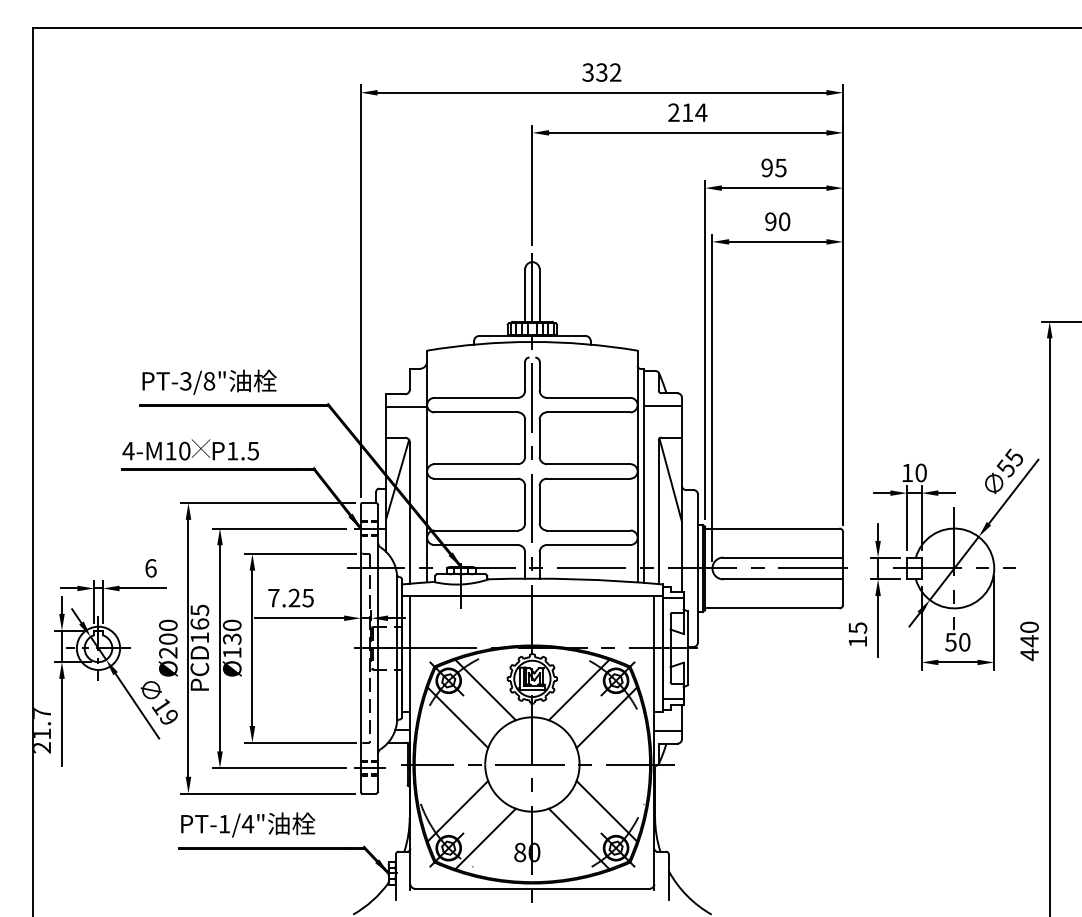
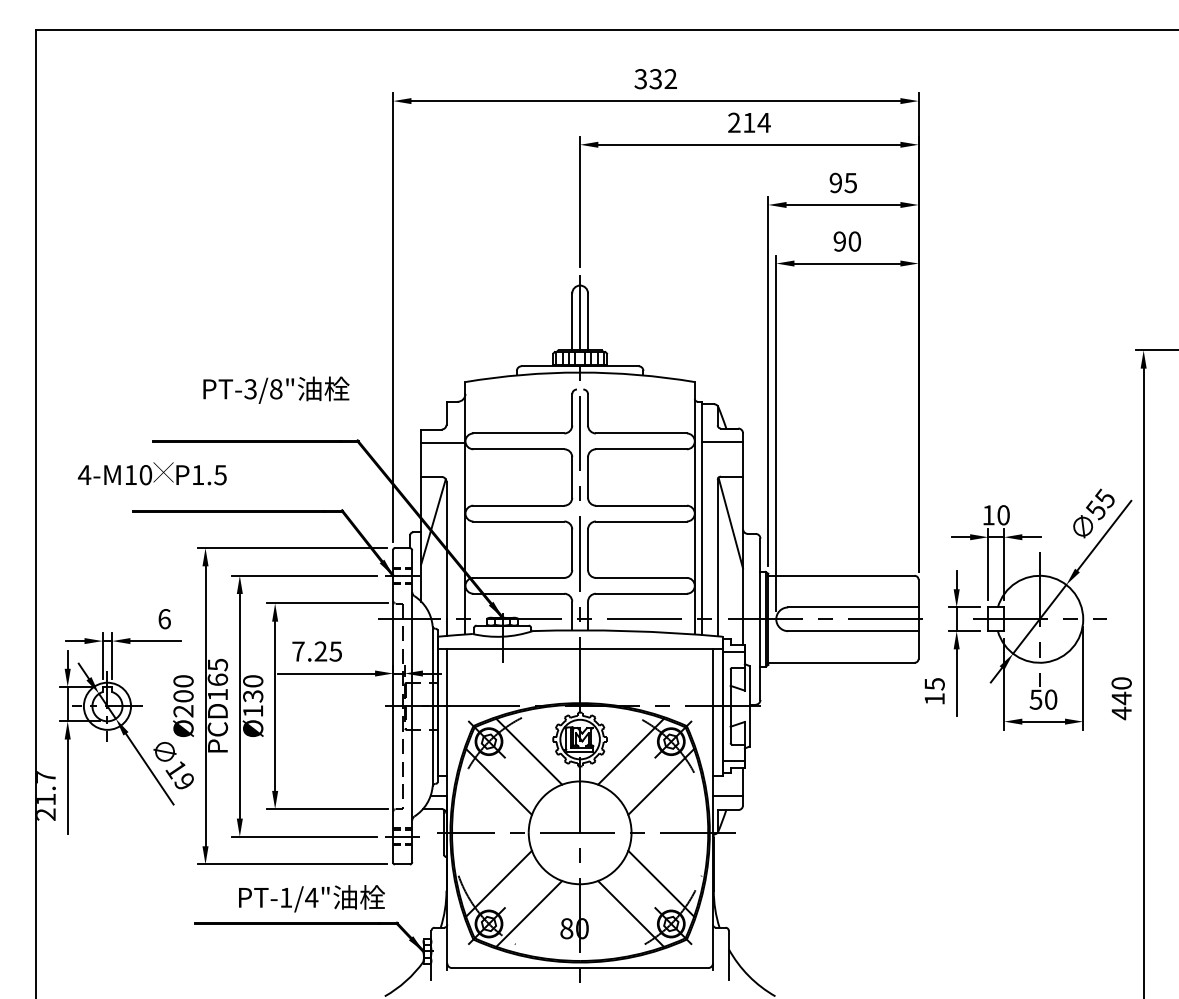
text: (209, 381) -> (276, 389), moved
text: (190, 449) -> (152, 473), moved
text: (248, 824) -> (312, 898), moved

